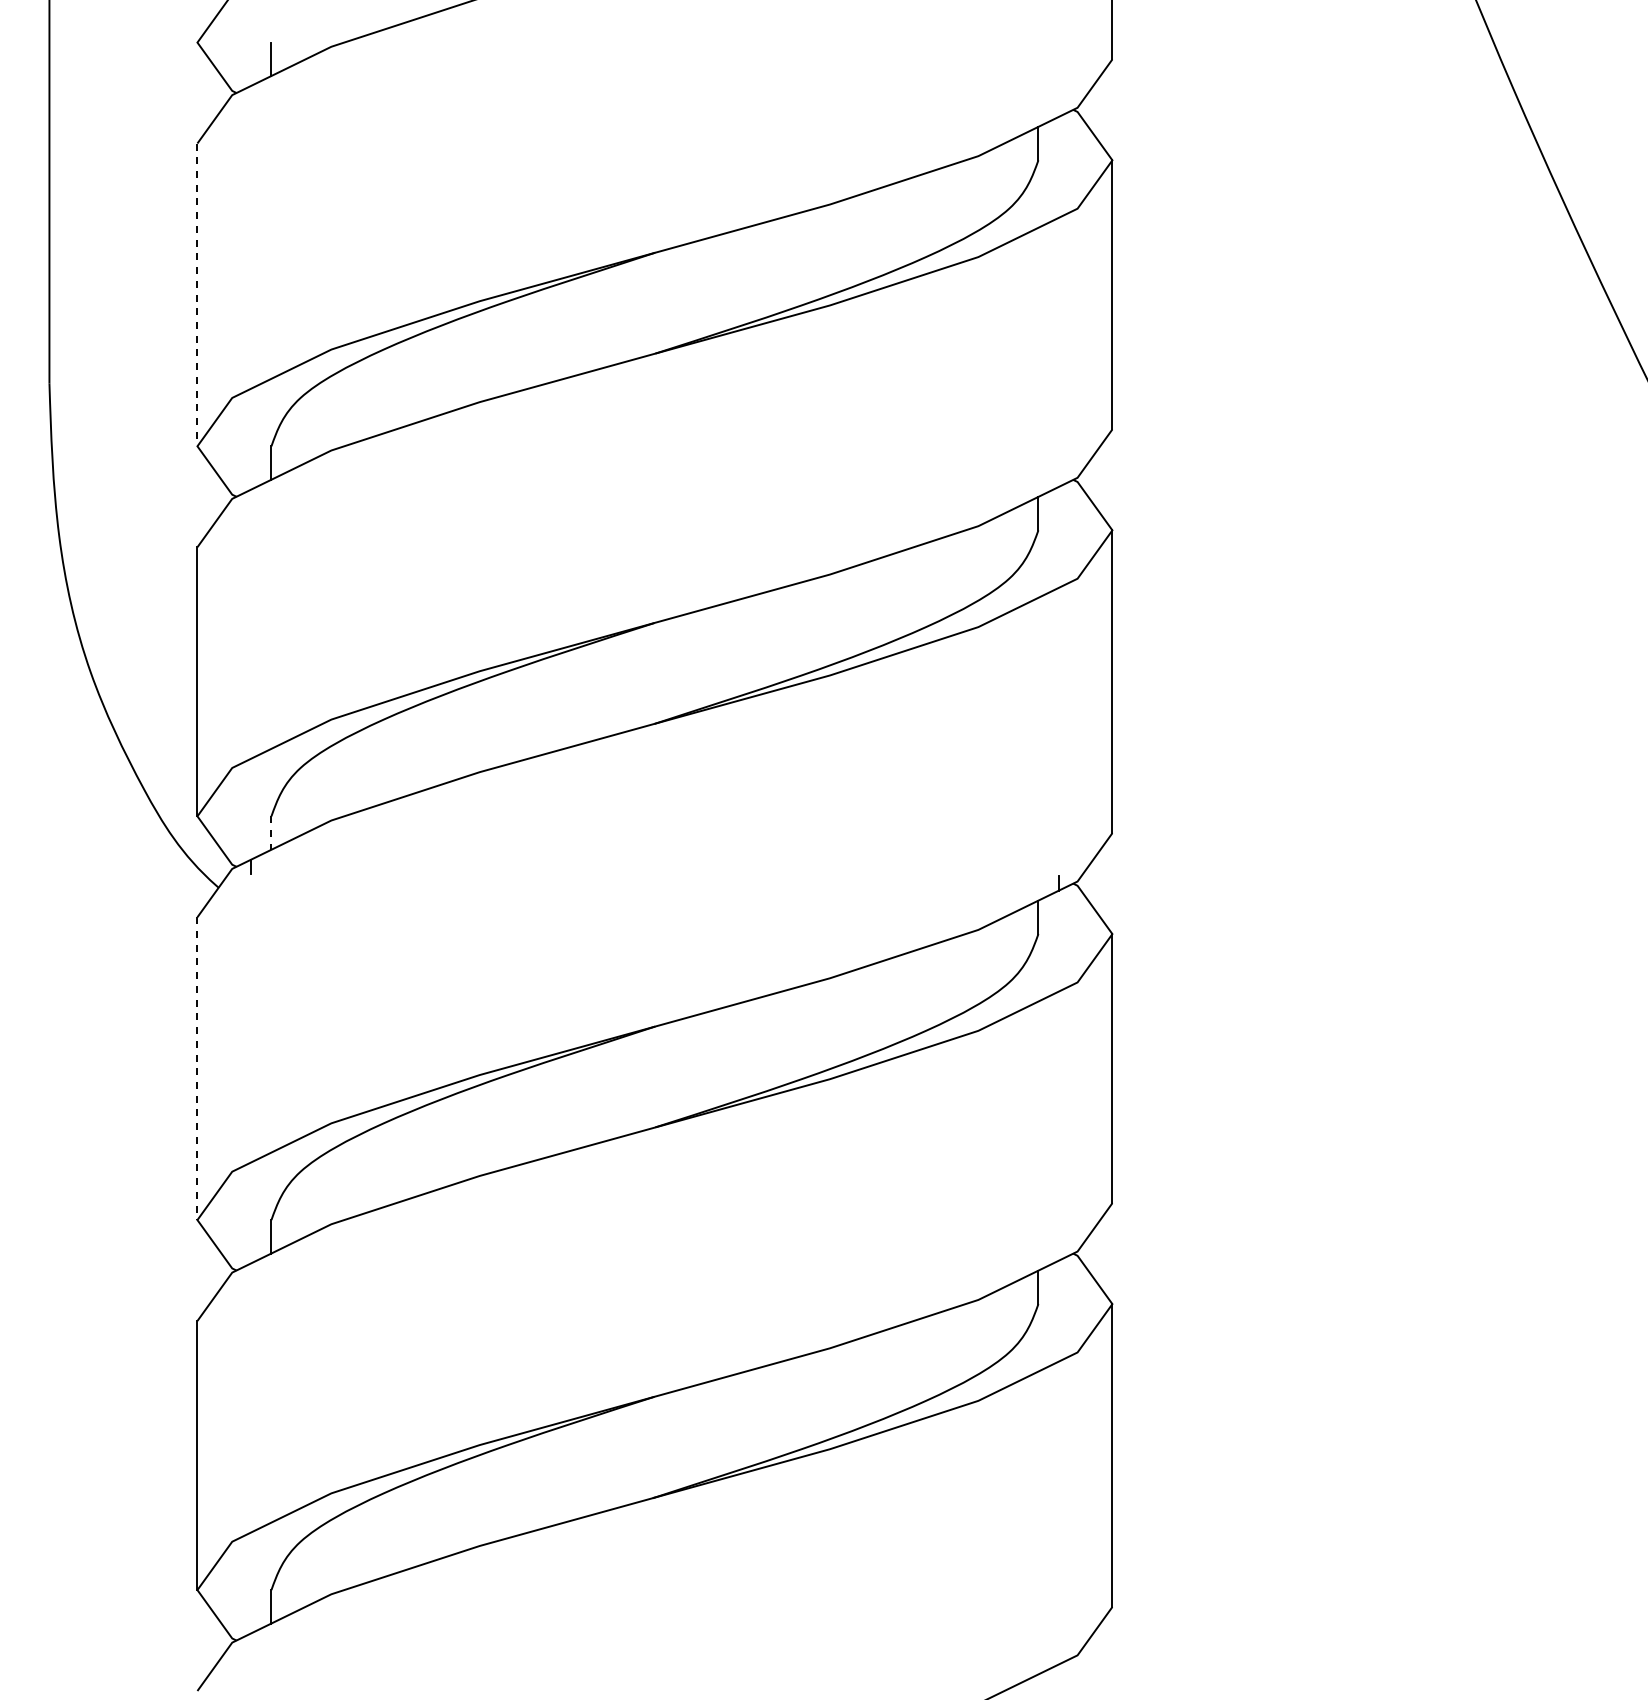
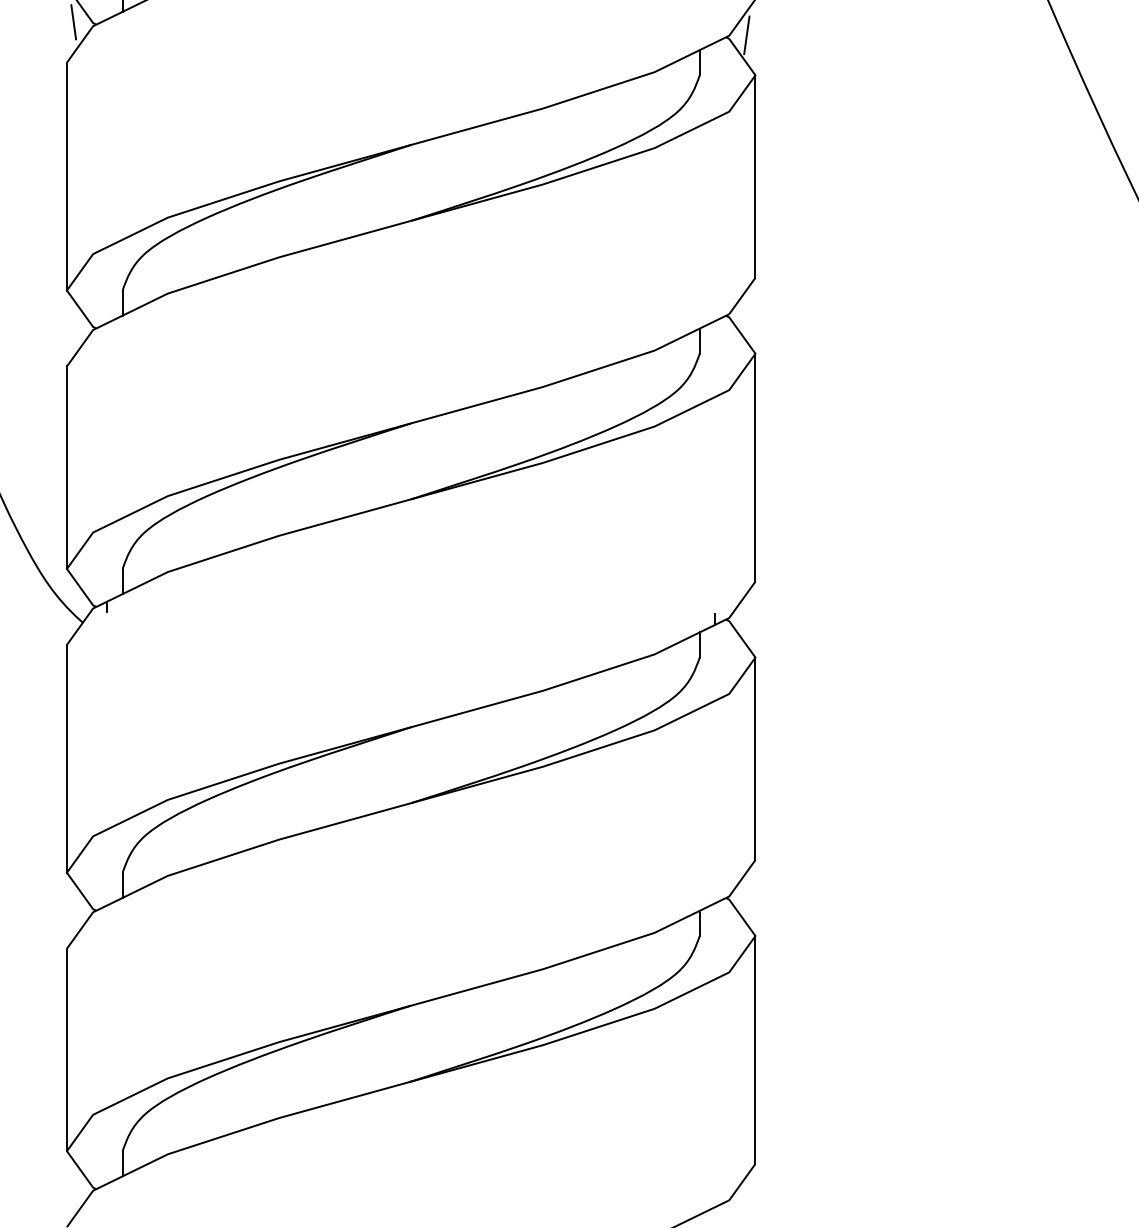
line: (206, 89) -> (73, 22), added
line: (1100, 107) -> (746, 35), added
line: (197, 295) -> (66, 177), dashed -> solid
line: (271, 833) -> (122, 581), dashed -> solid
line: (197, 1069) -> (66, 759), dashed -> solid

